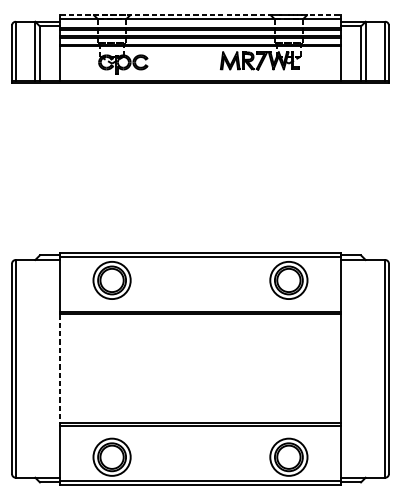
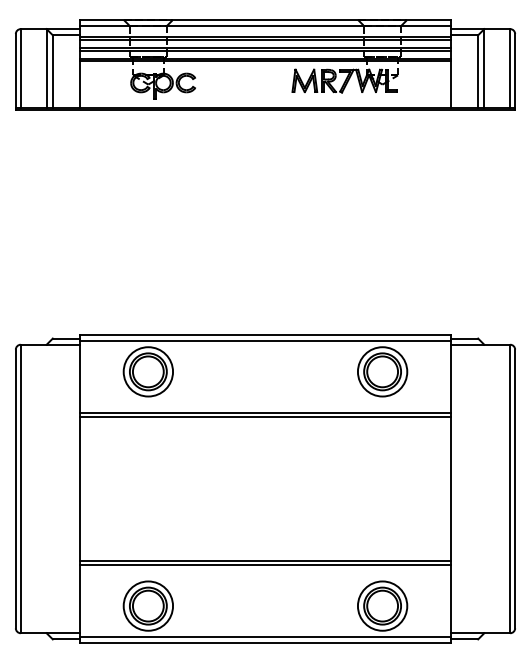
line: (200, 14) -> (265, 19), dashed -> solid
line: (60, 369) -> (79, 489), dashed -> solid

